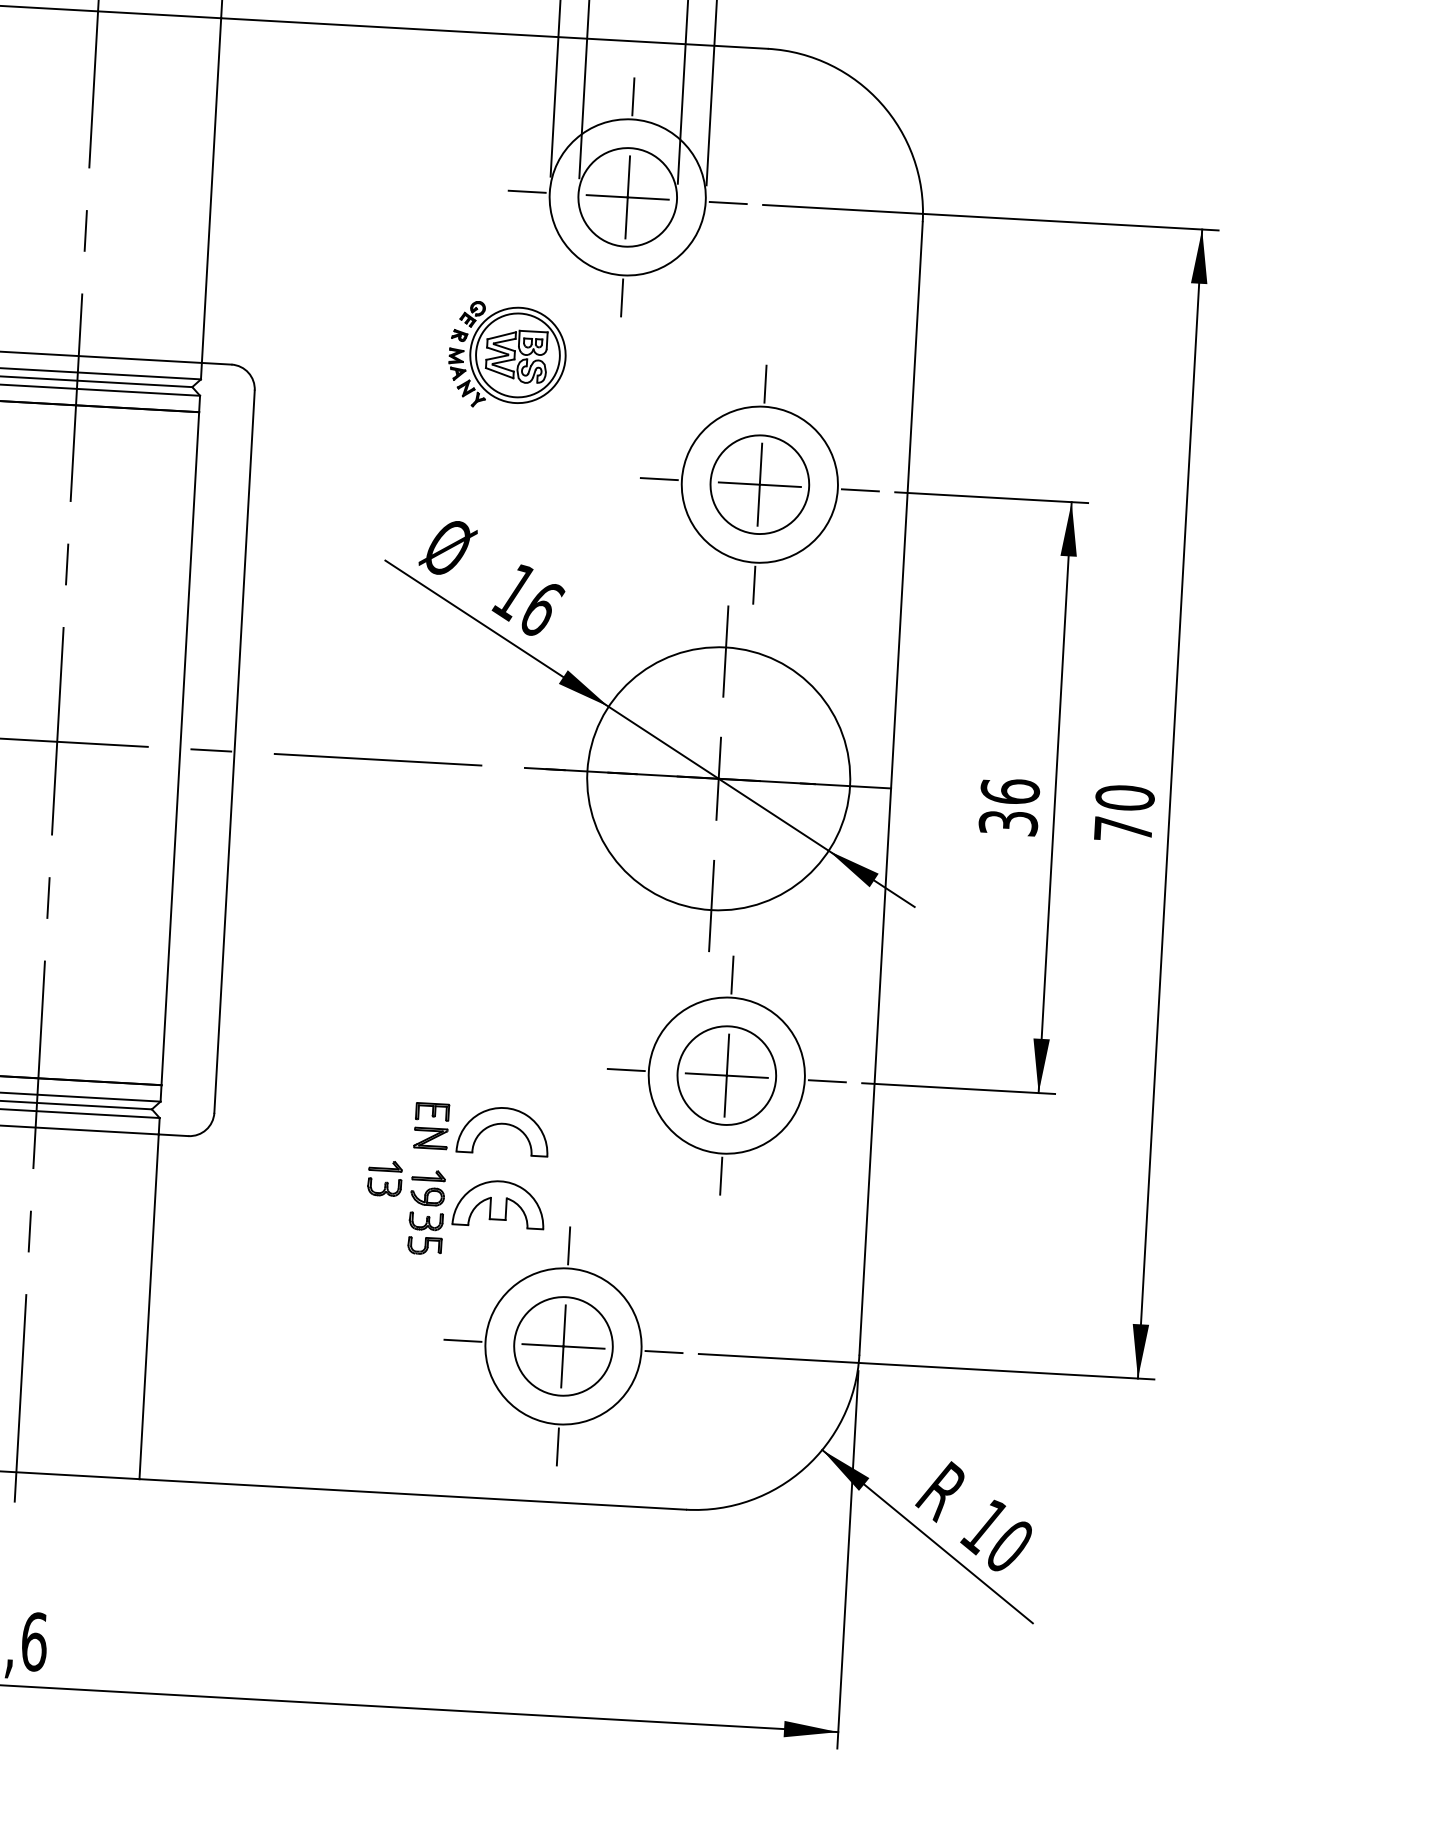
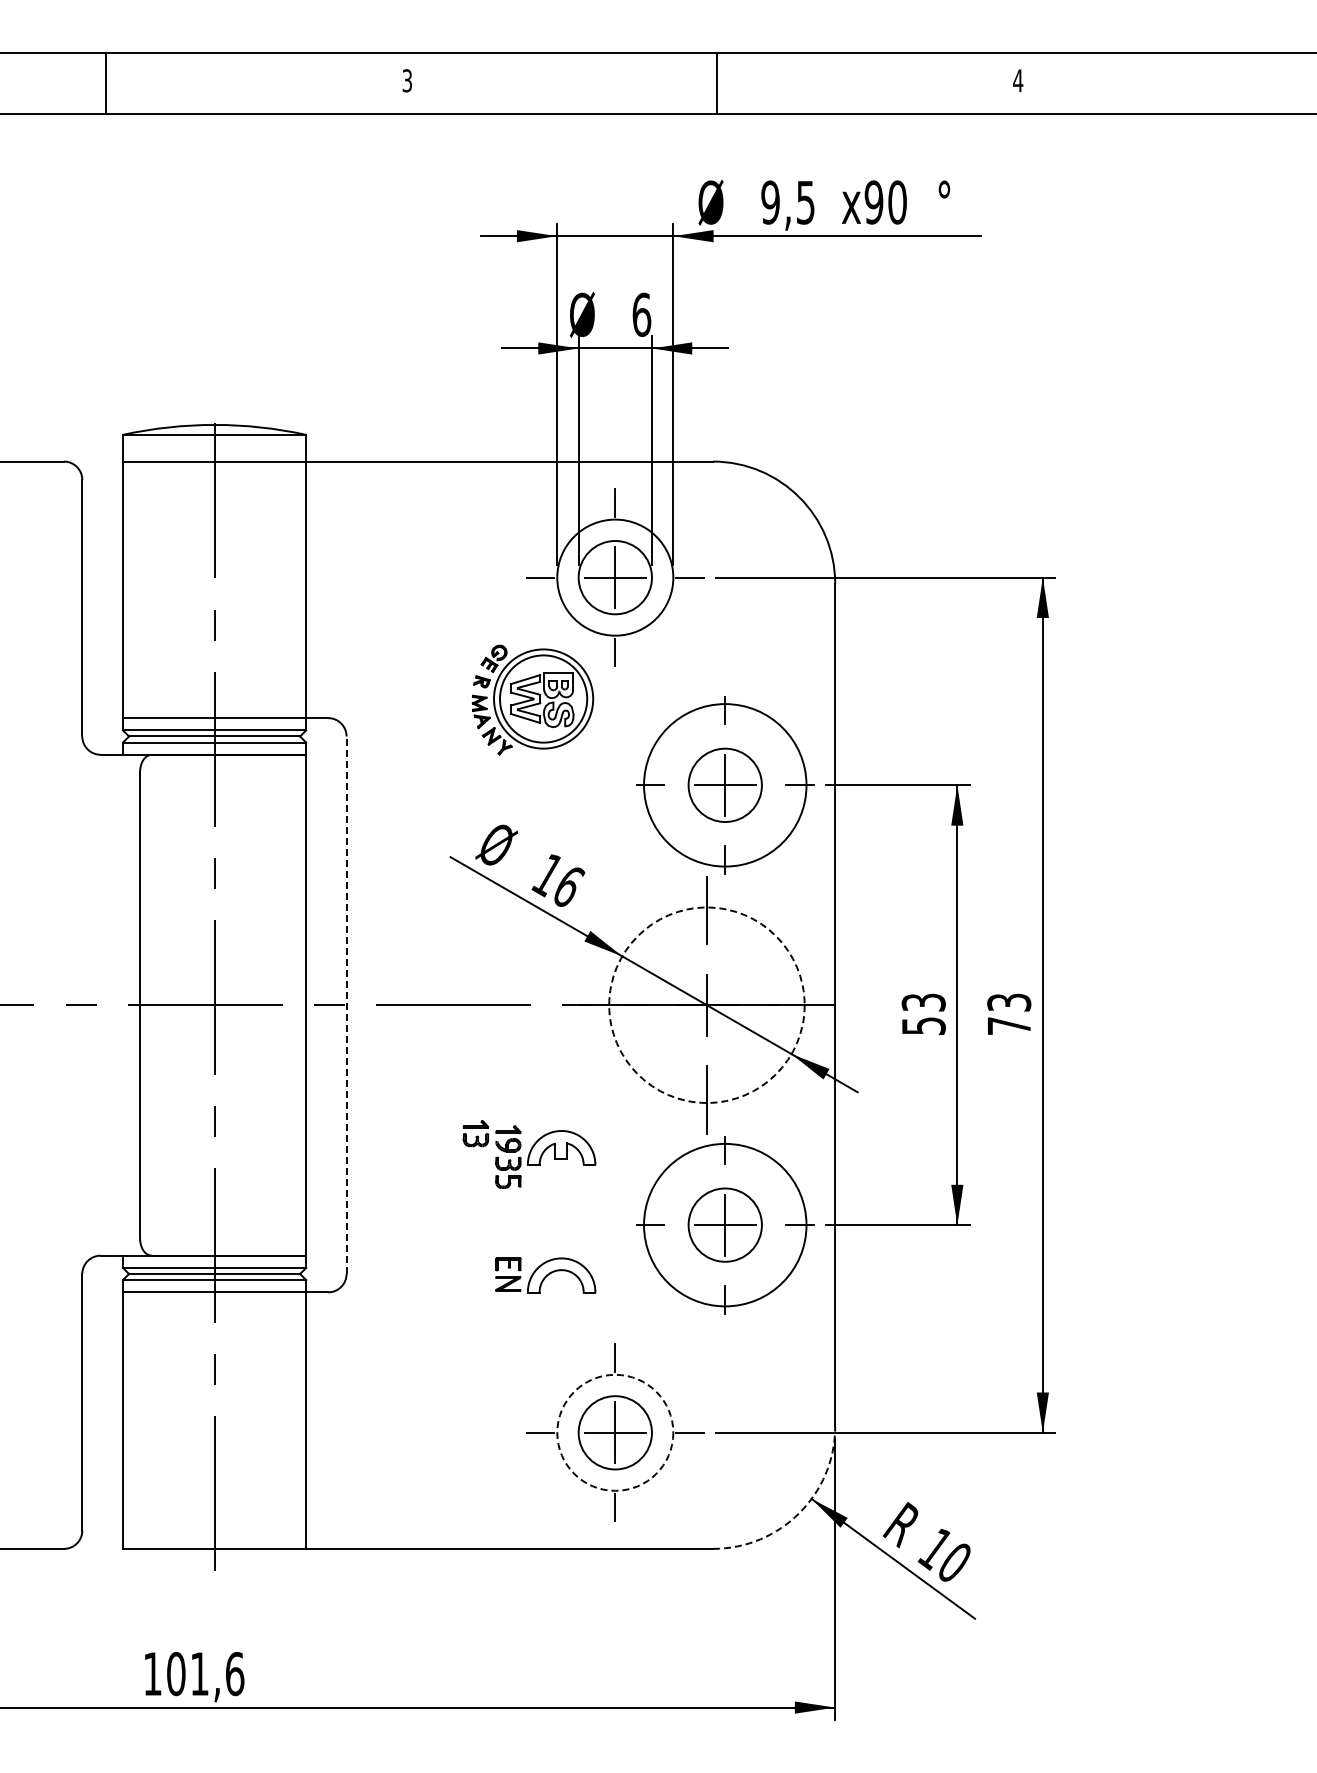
part: (507, 356) -> (532, 700), size x1.4
circle: (760, 484) -> (725, 785), size x1.4
line: (234, 752) -> (346, 1005), solid -> dashed
circle: (718, 777) -> (706, 1004), solid -> dashed
text: (1125, 797) -> (1009, 1002), 70 -> 73
text: (1009, 806) -> (923, 1013), 36 -> 53
circle: (727, 1076) -> (725, 1225), size x1.4
part: (455, 1210) -> (529, 1154), moved
circle: (563, 1345) -> (615, 1432), solid -> dashed
arc: (804, 1468) -> (799, 1513), solid -> dashed

